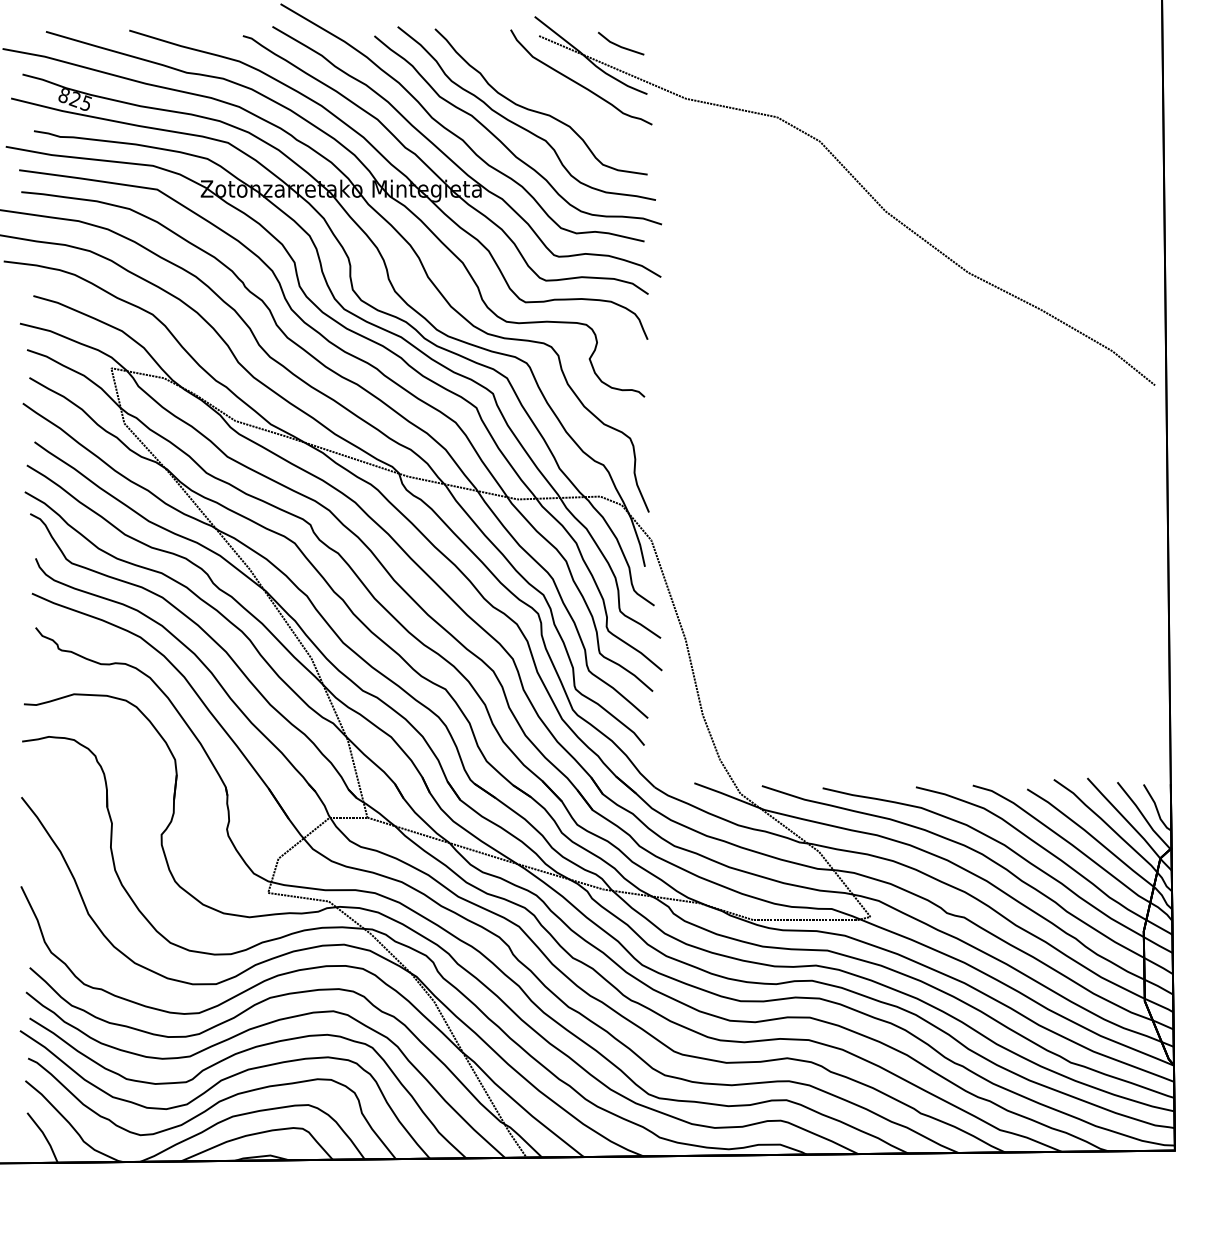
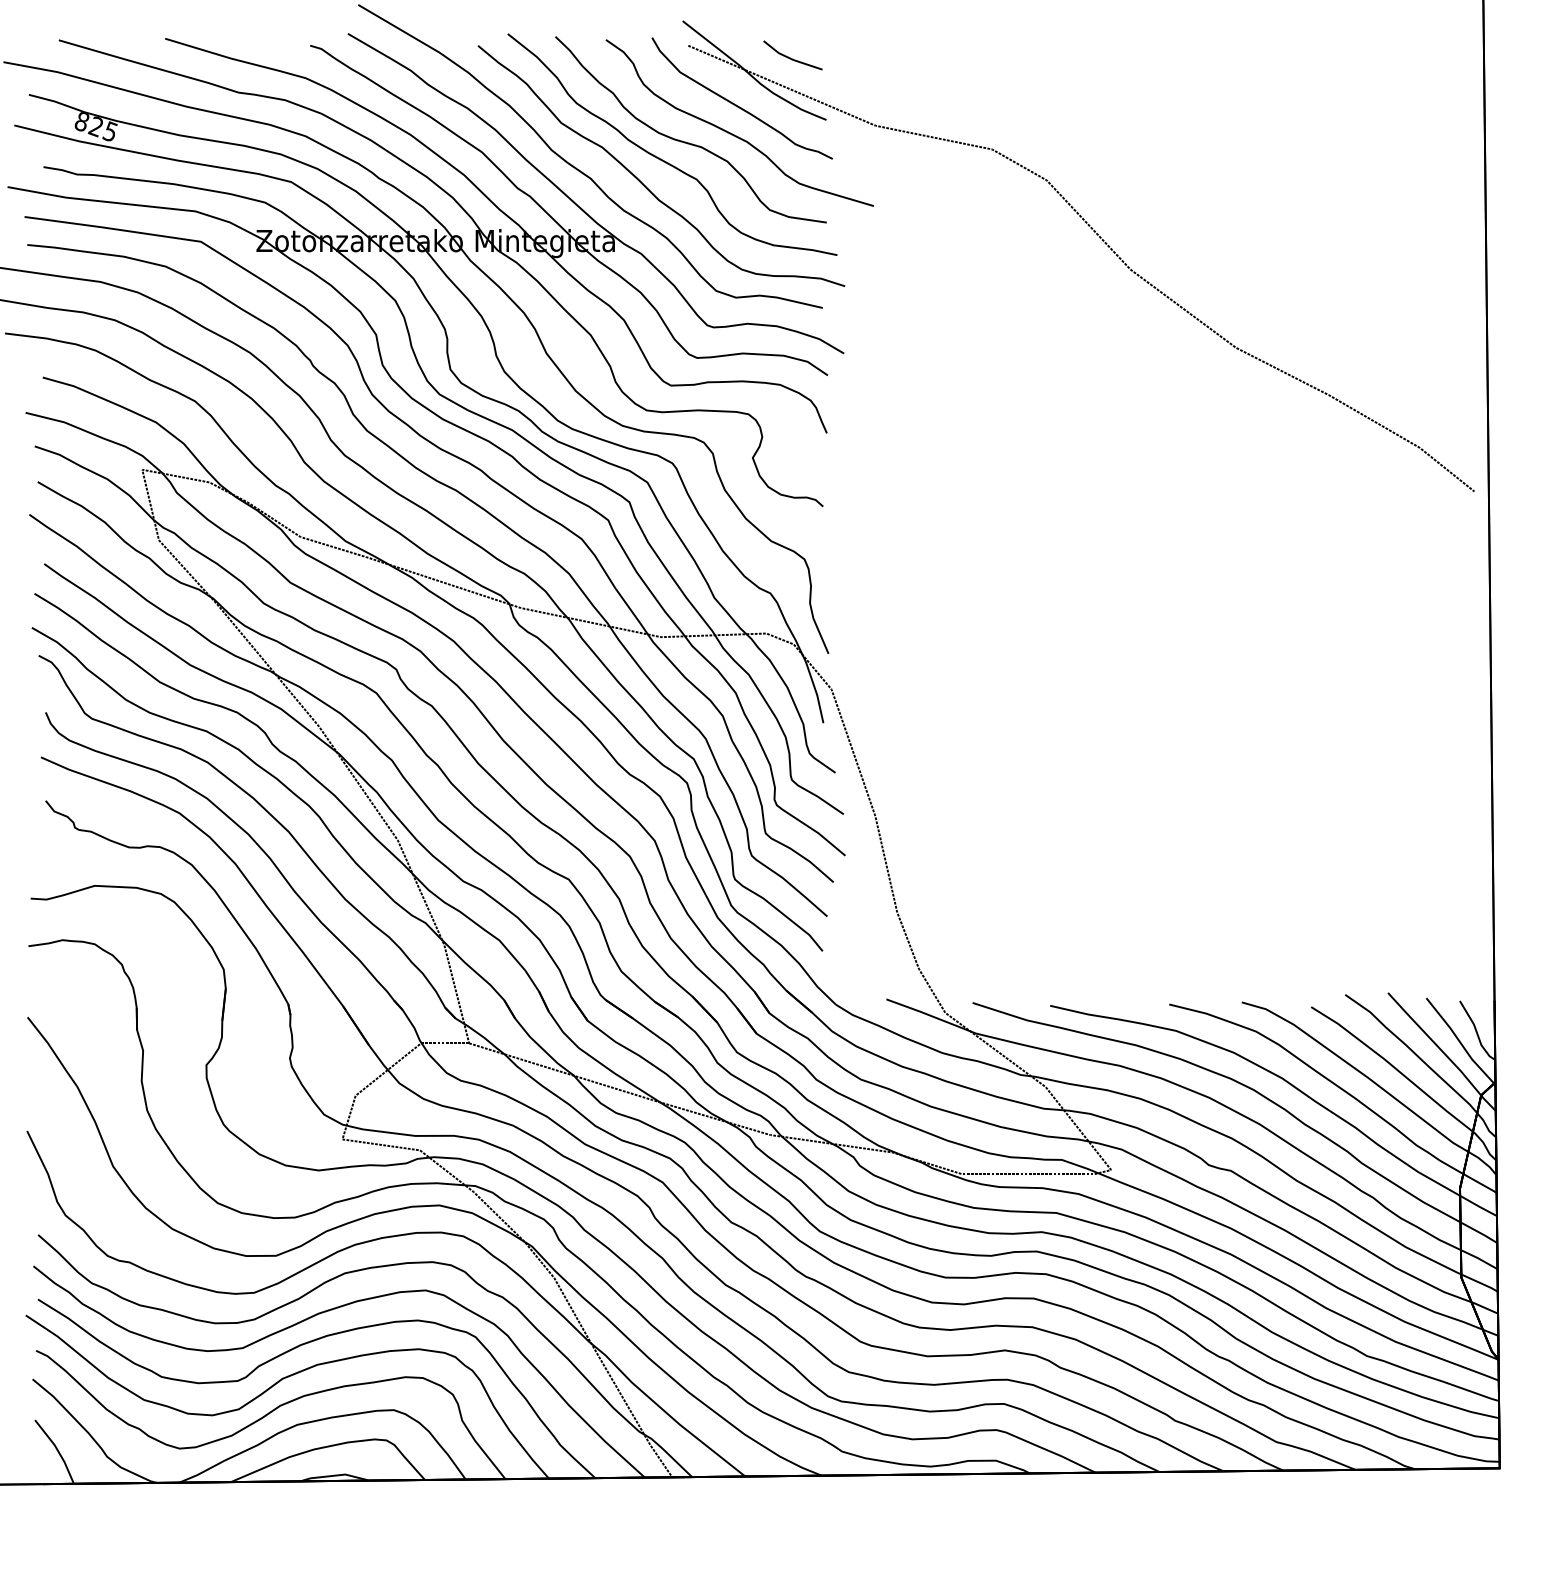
curve: (575, 105) -> (734, 134), added

